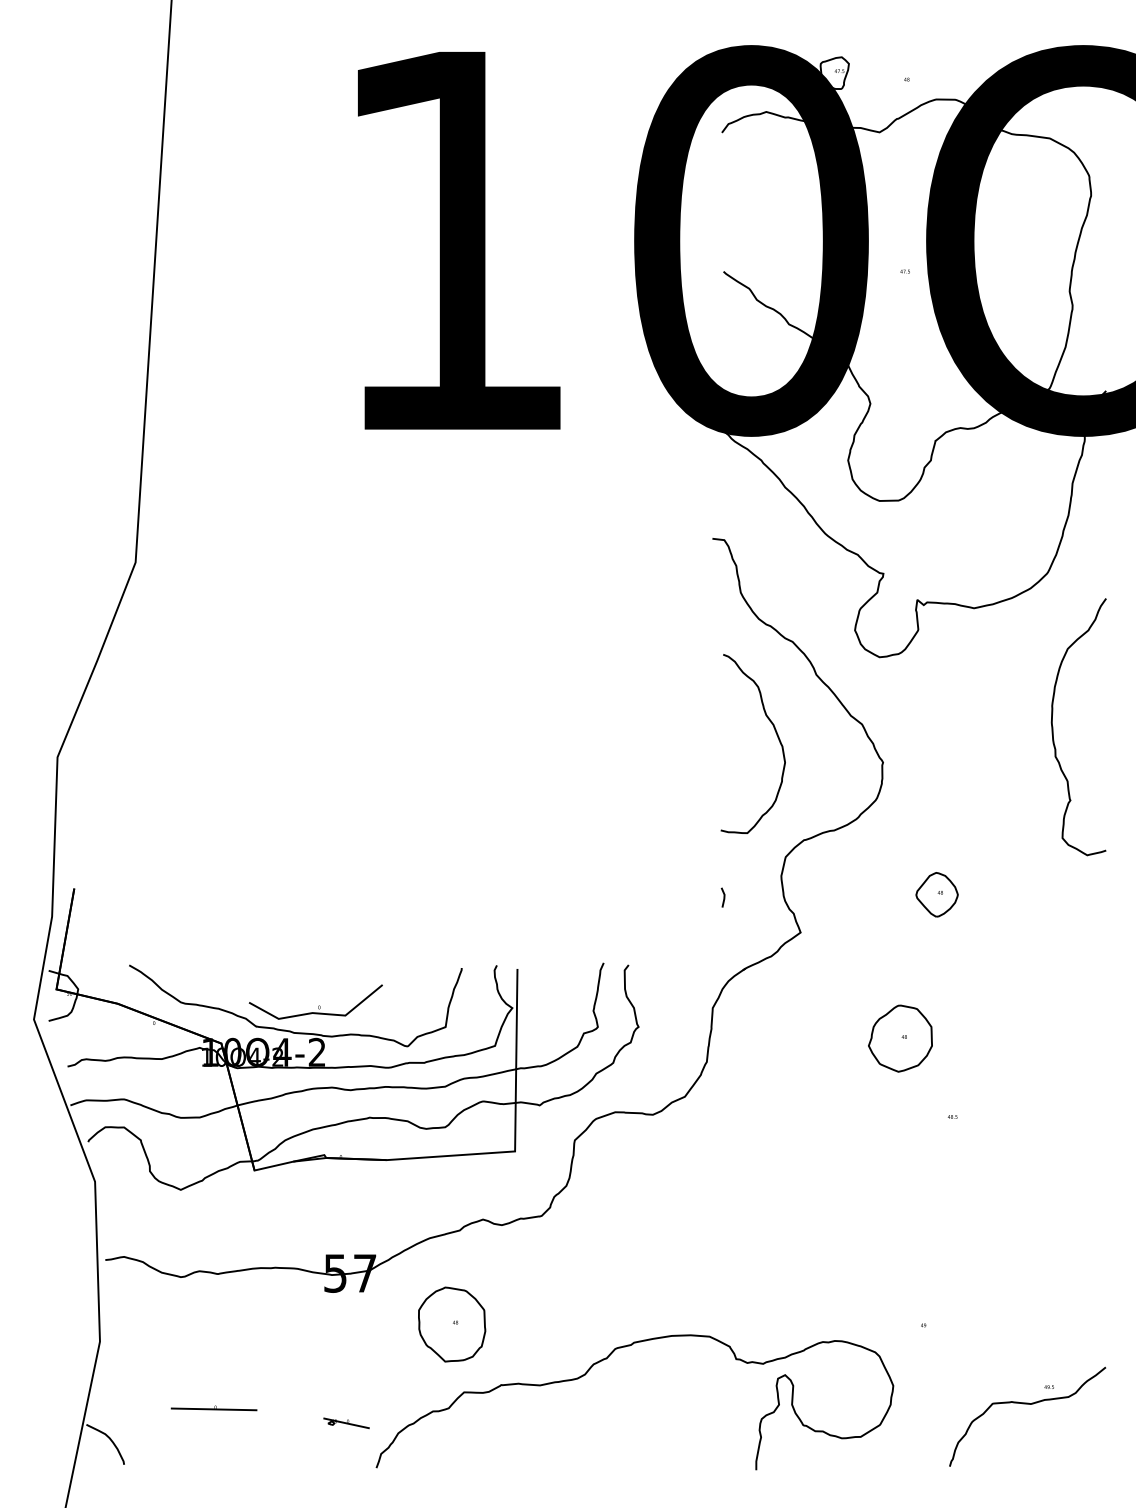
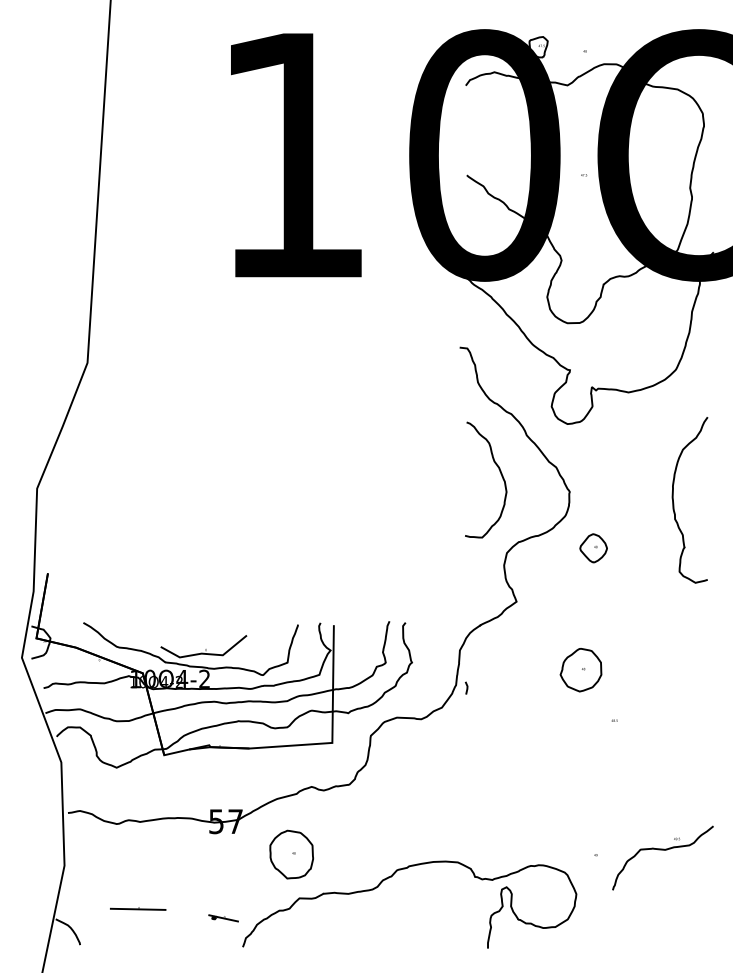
curve: (1054, 732) -> (674, 503), moved
part: (936, 895) -> (593, 548), moved
line: (722, 896) -> (466, 687), moved
part: (1026, 1404) -> (662, 850), moved

